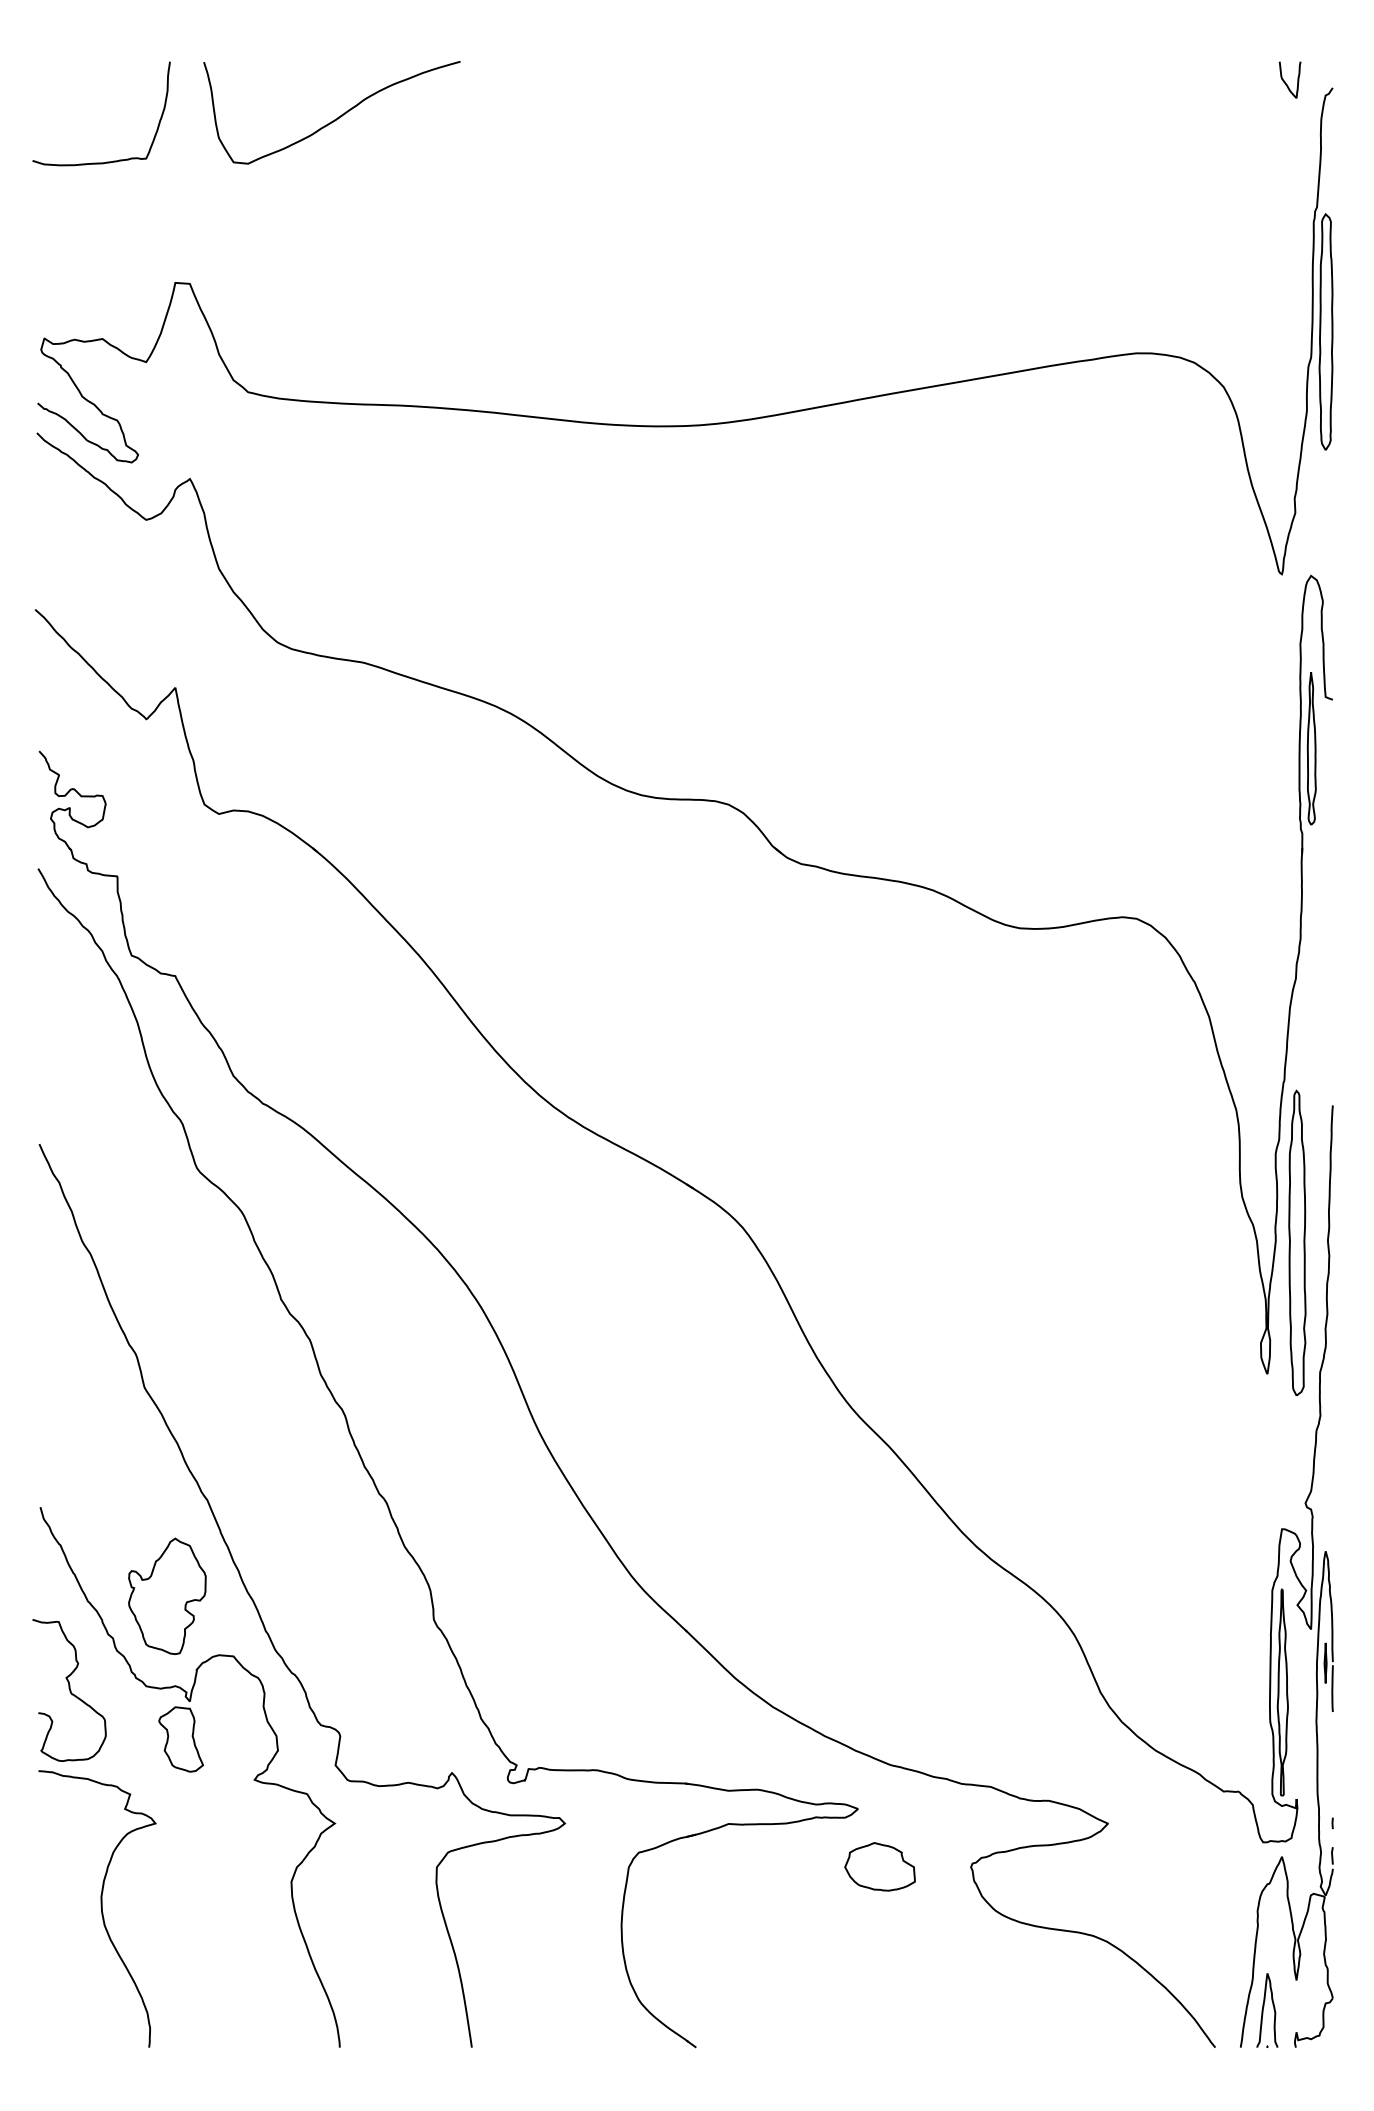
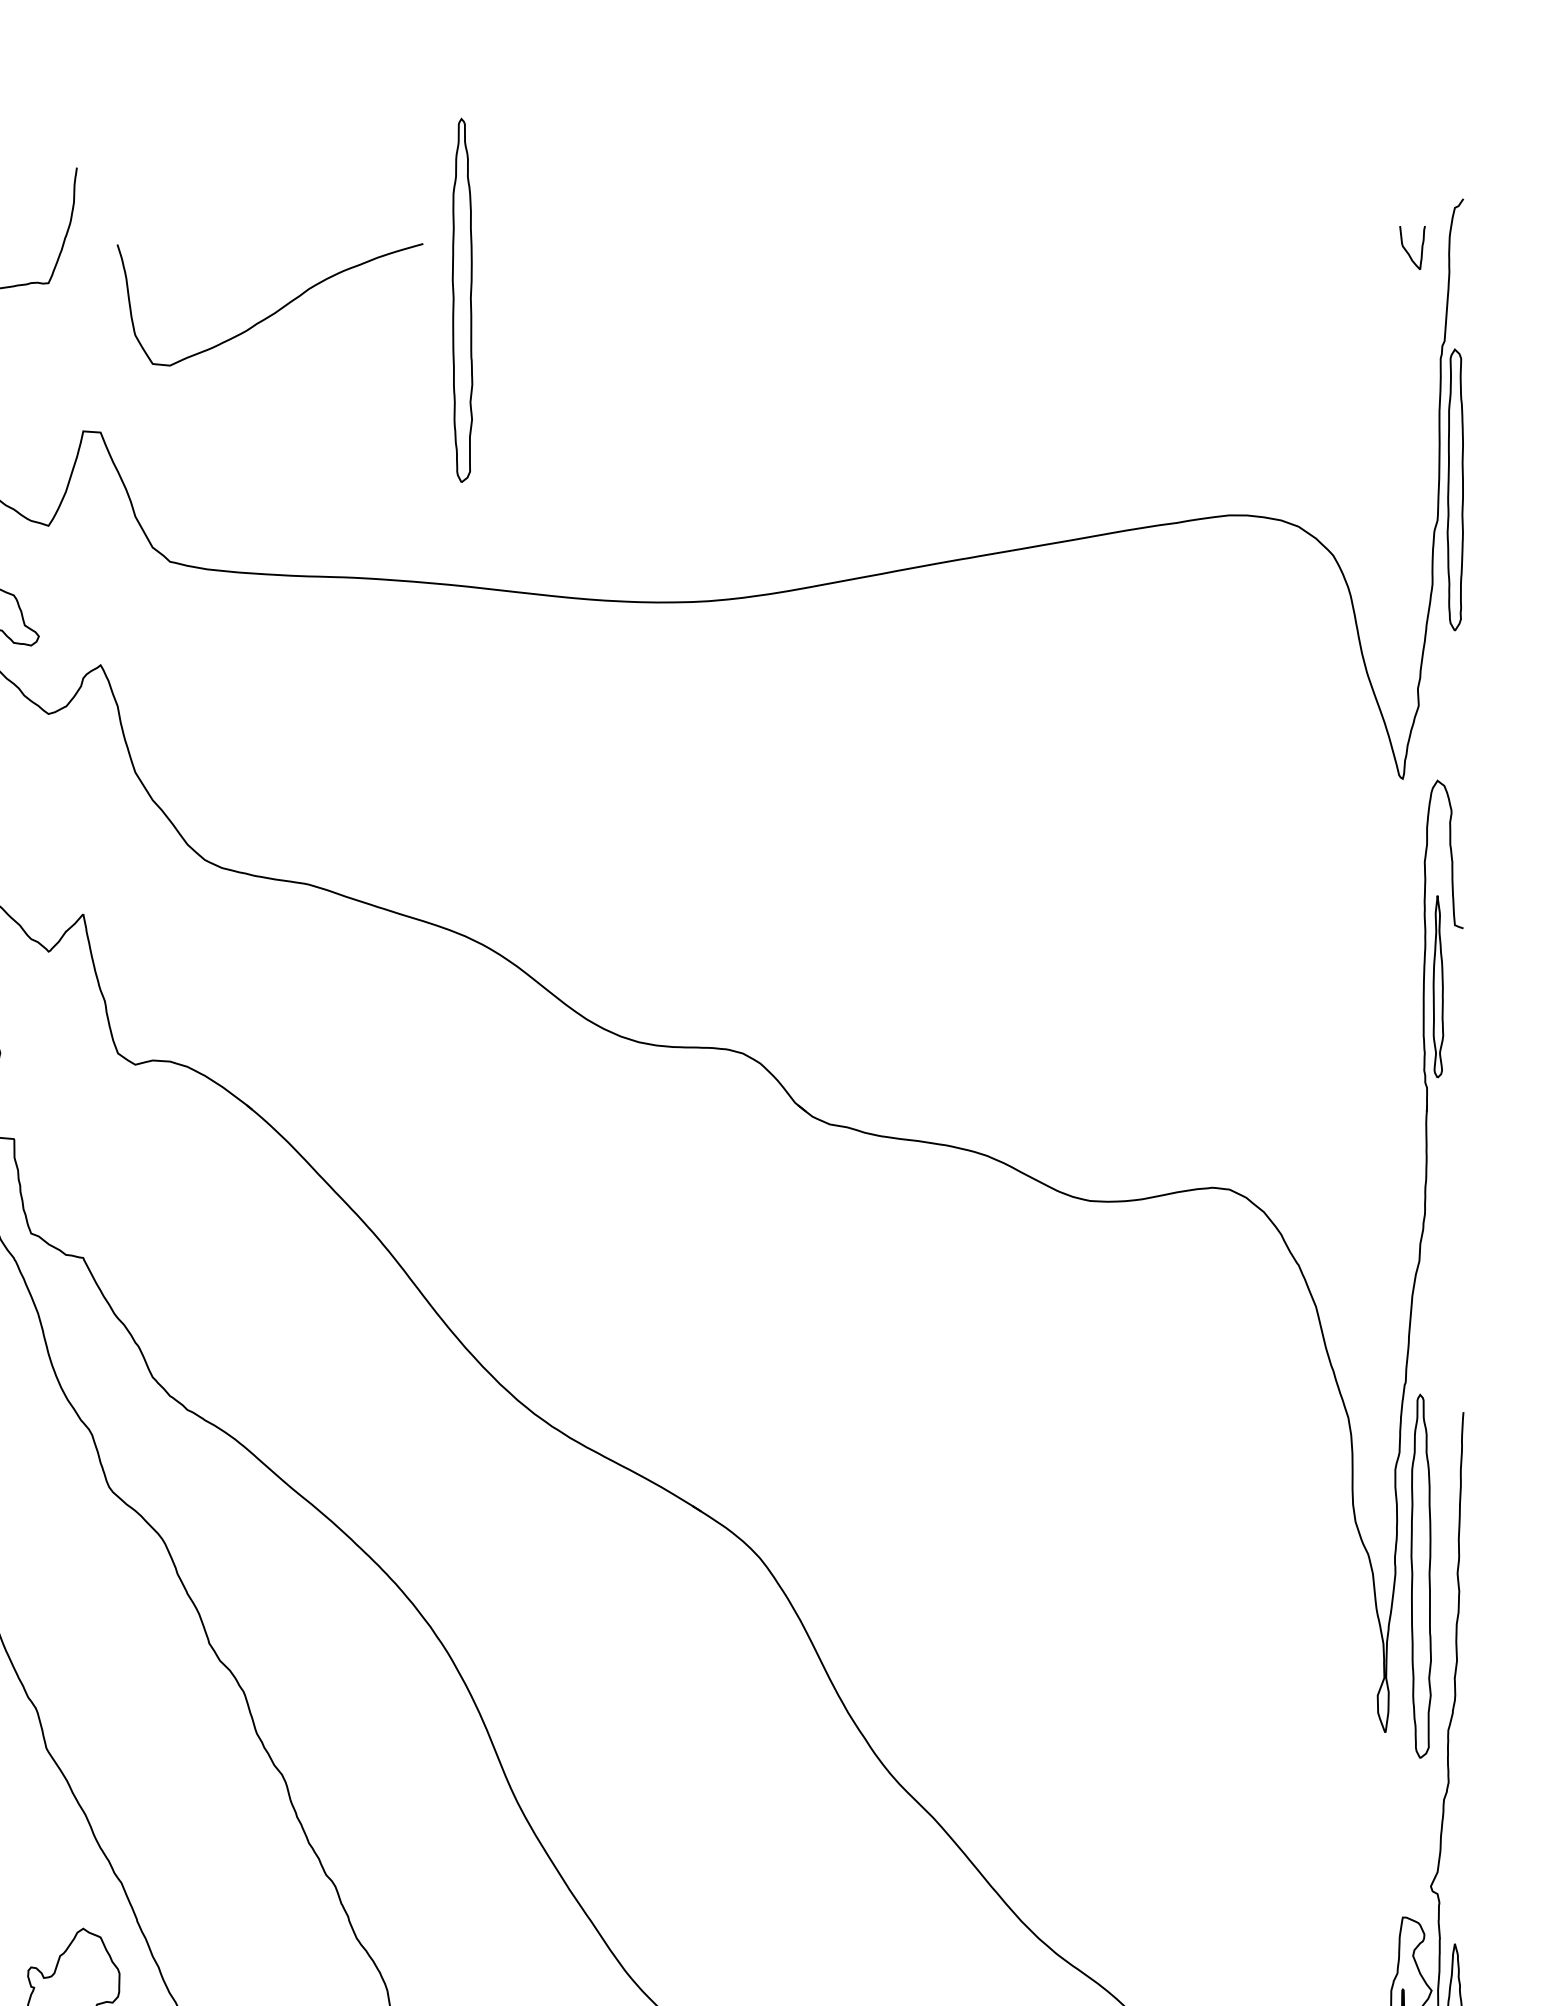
curve: (1285, 81) -> (1407, 249), moved
curve: (334, 119) -> (273, 312), moved
part: (493, 172) -> (462, 299), added

